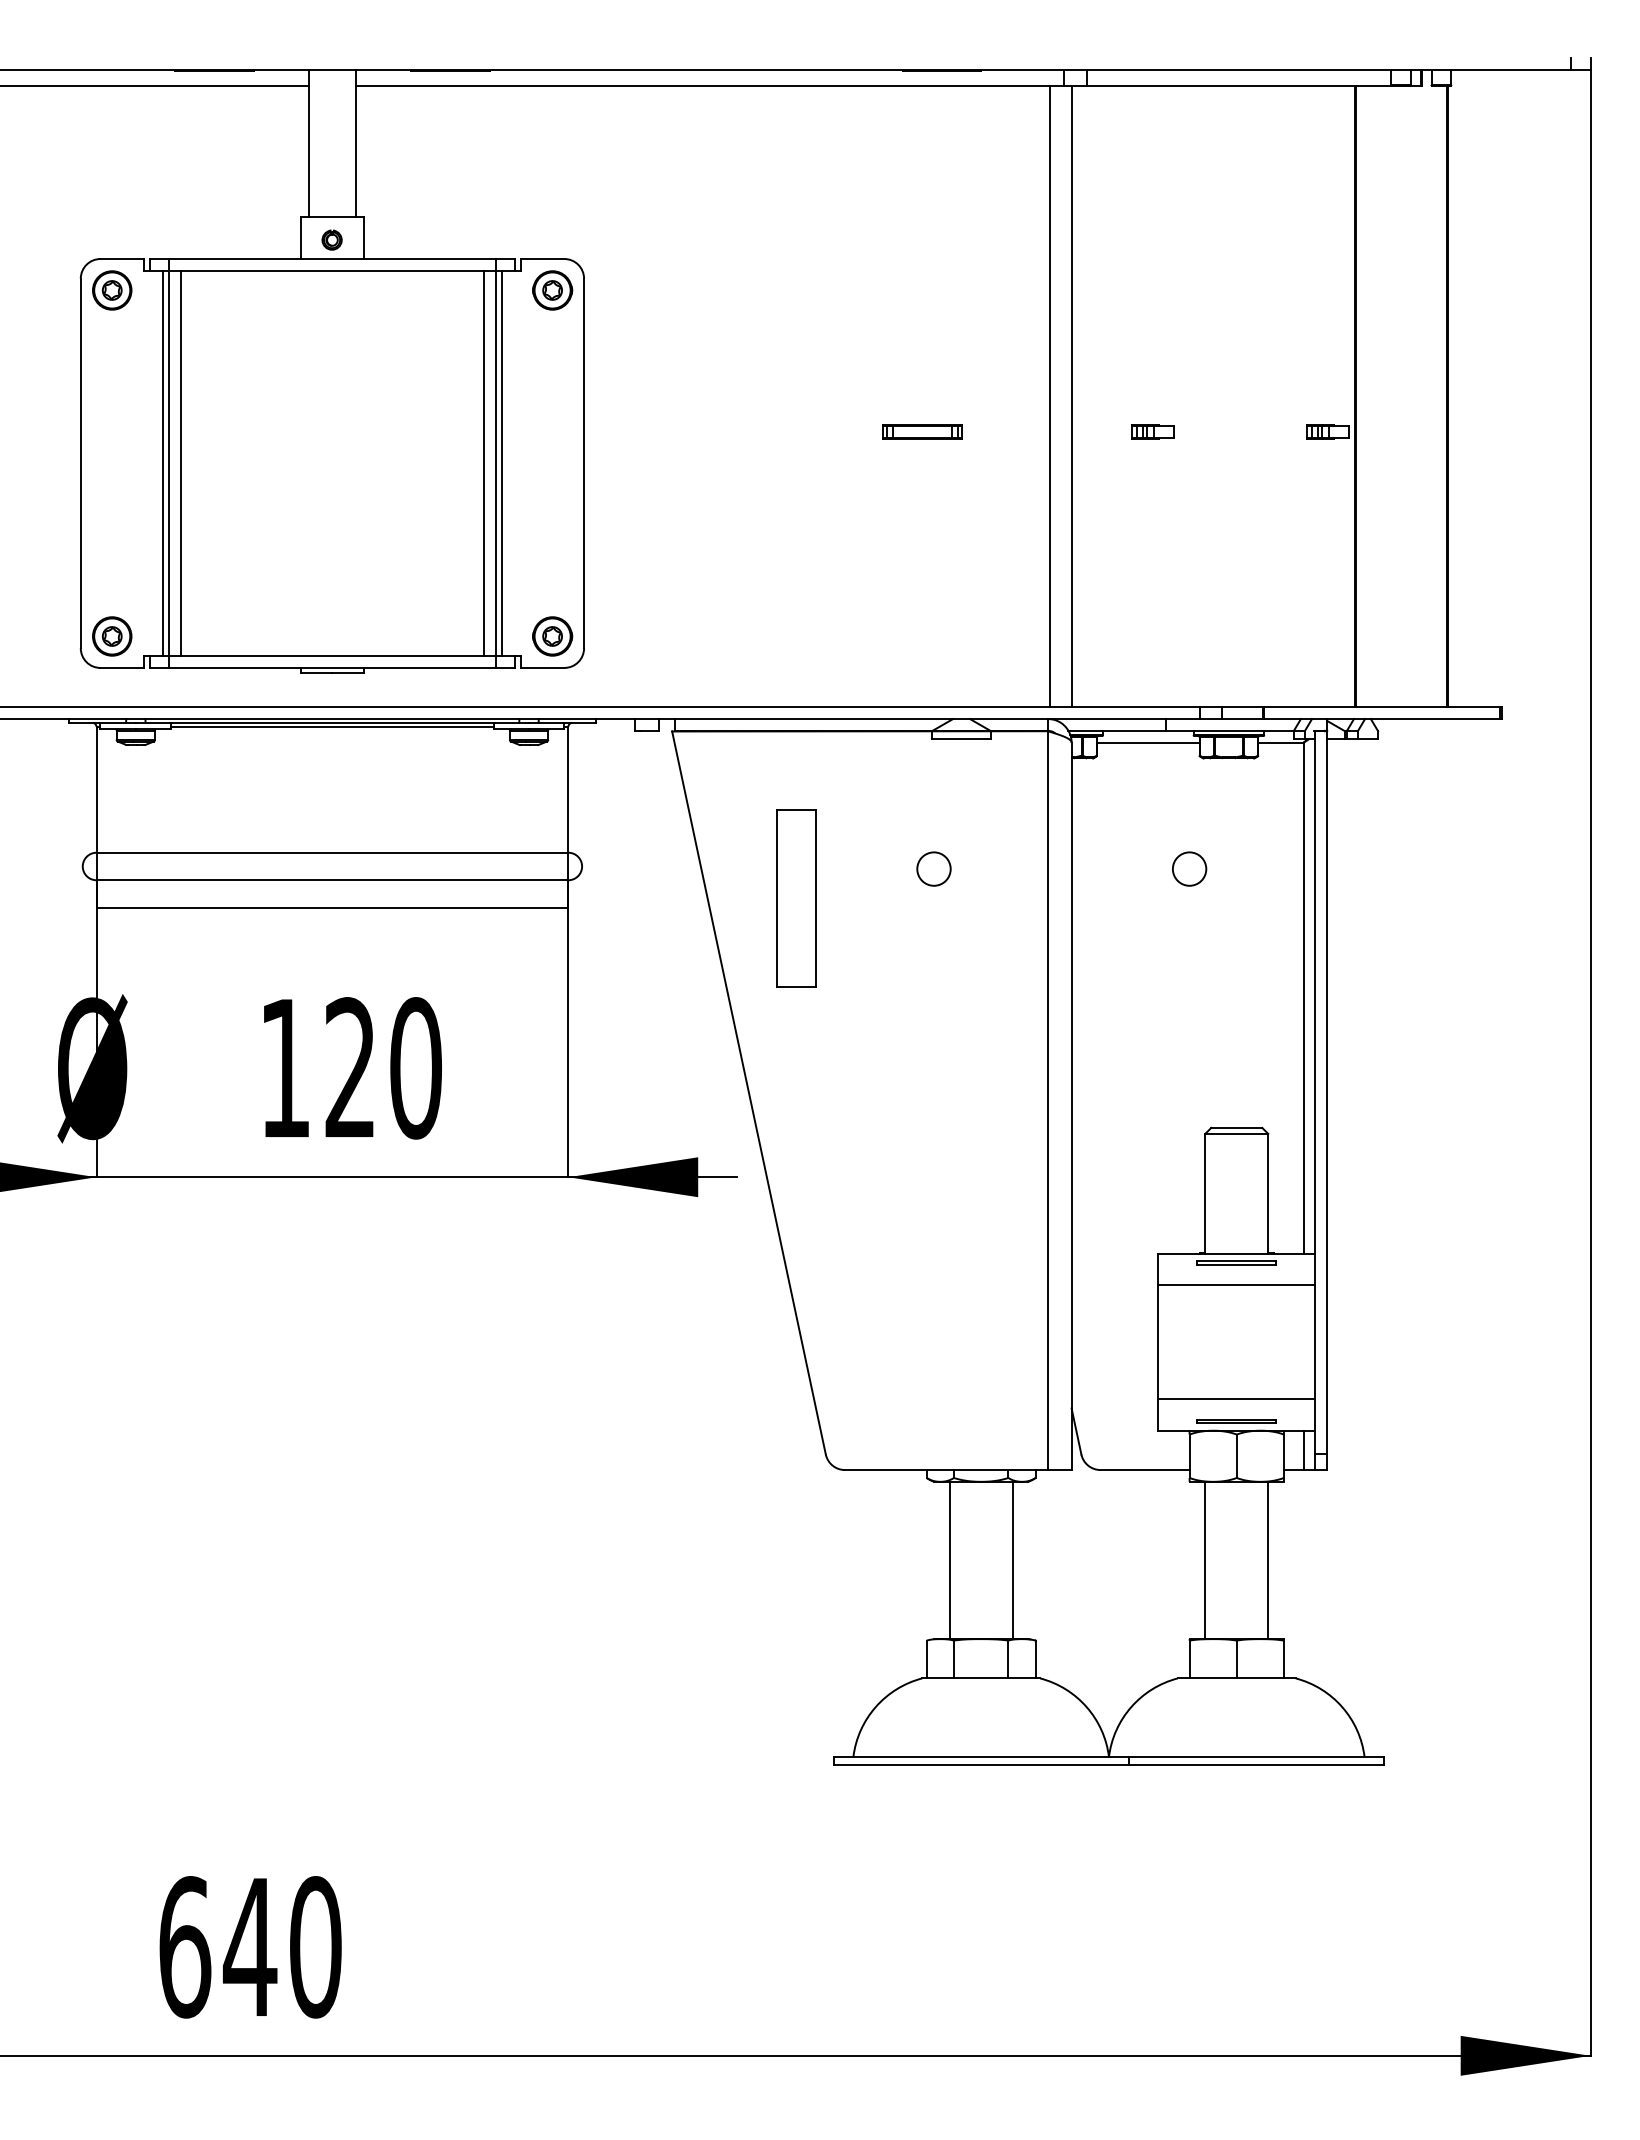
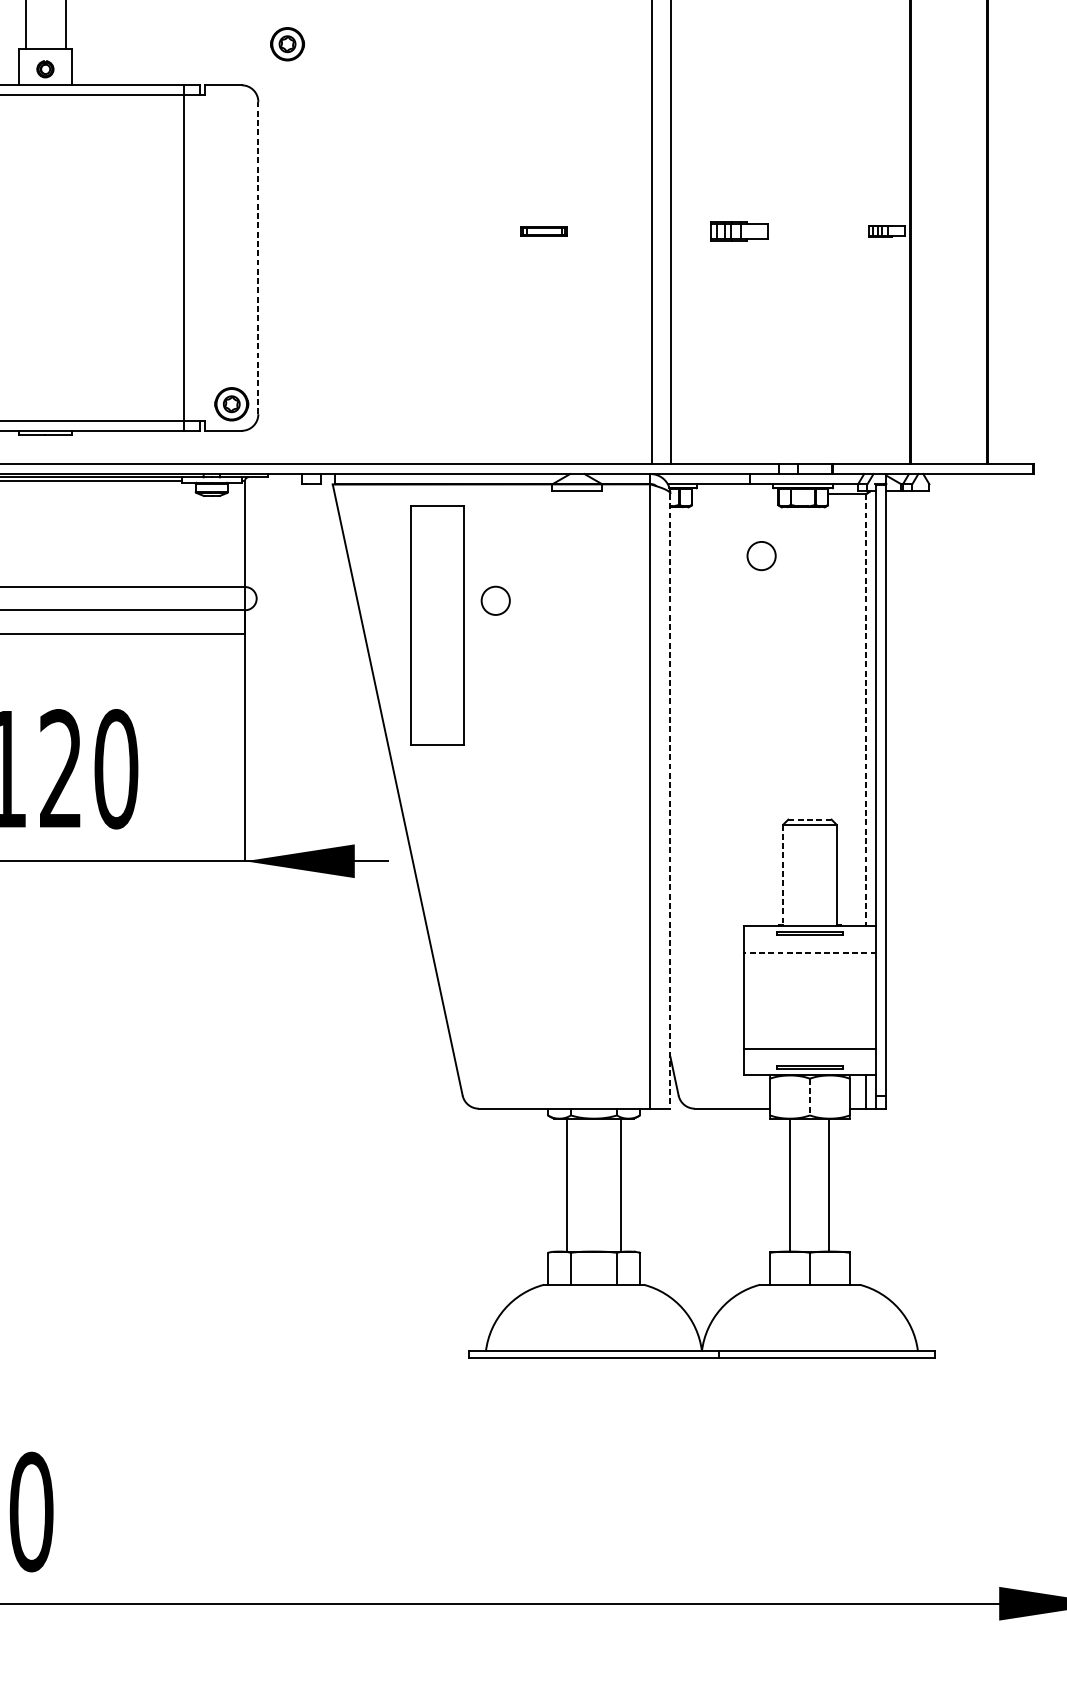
part: (552, 290) -> (287, 44), moved
part: (922, 431) -> (544, 231), size x0.7
part: (1152, 431) -> (738, 231), size x1.6
line: (483, 463) -> (173, 258), removed
line: (501, 463) -> (188, 258), removed
line: (584, 463) -> (258, 258), solid -> dashed
line: (1148, 742) -> (735, 493), removed
circle: (933, 868) -> (495, 600), moved
circle: (1189, 868) -> (761, 555), moved
part: (796, 898) -> (437, 625), size x1.6
line: (1303, 998) -> (866, 710), solid -> dashed
line: (1071, 1106) -> (670, 801), solid -> dashed
line: (1236, 1127) -> (809, 819), solid -> dashed
line: (1205, 1193) -> (783, 874), solid -> dashed
line: (1236, 1285) -> (809, 952), solid -> dashed
line: (1236, 1456) -> (809, 1097), solid -> dashed
line: (1205, 1560) -> (829, 1185), moved
line: (1268, 1560) -> (790, 1185), moved

